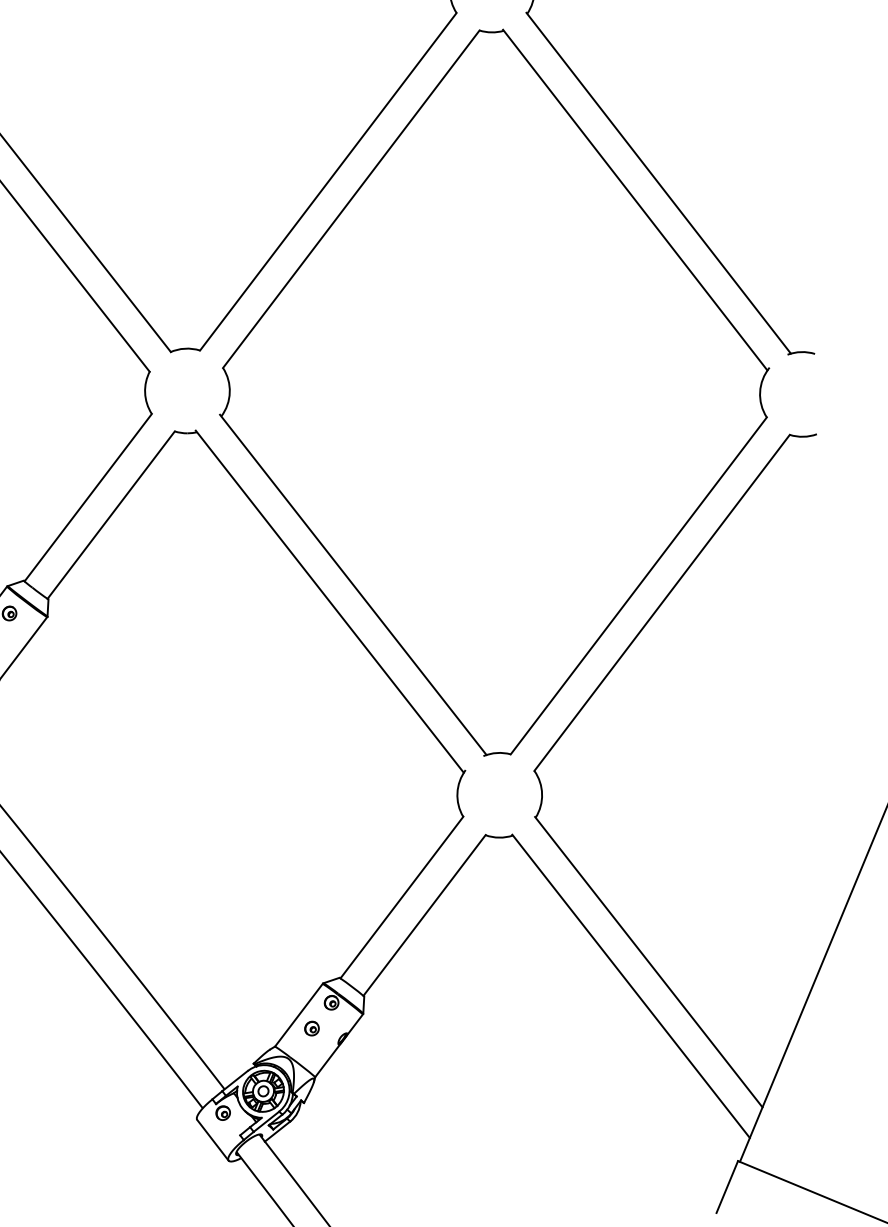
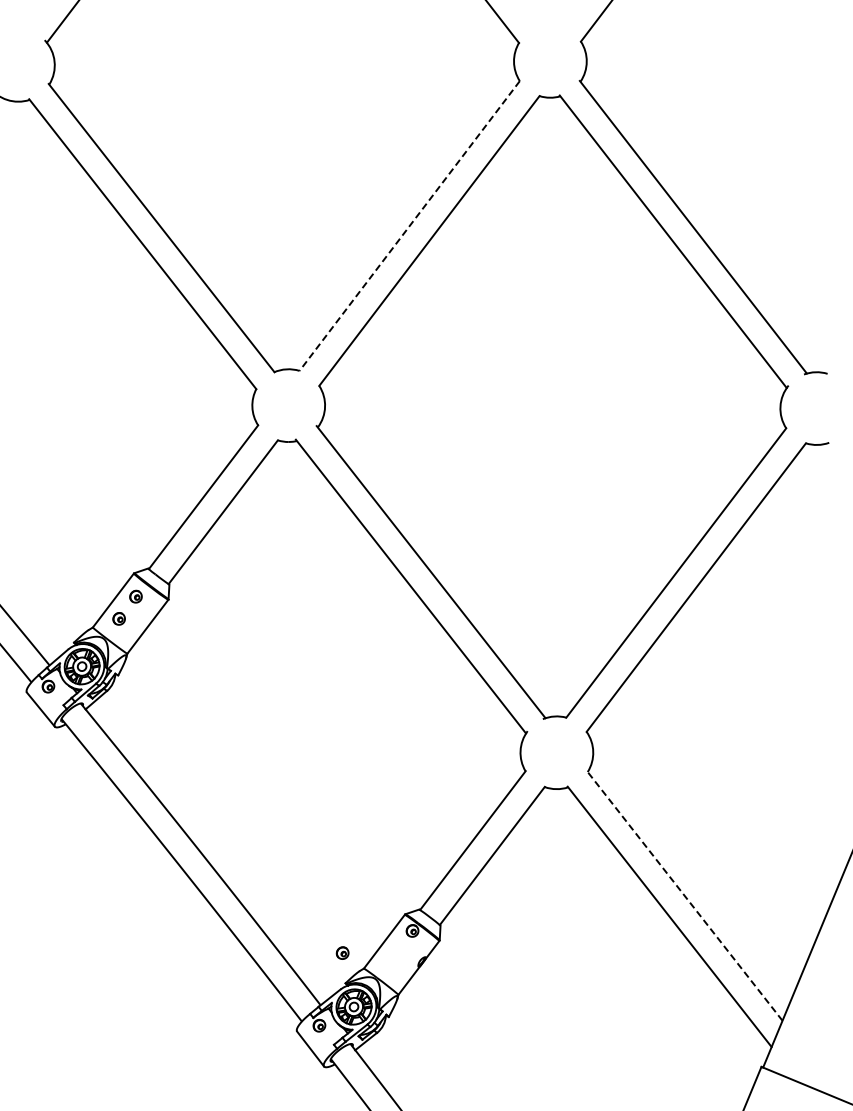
line: (328, 182) -> (409, 226), solid -> dashed
line: (648, 961) -> (684, 895), solid -> dashed
part: (311, 1027) -> (342, 952), moved

